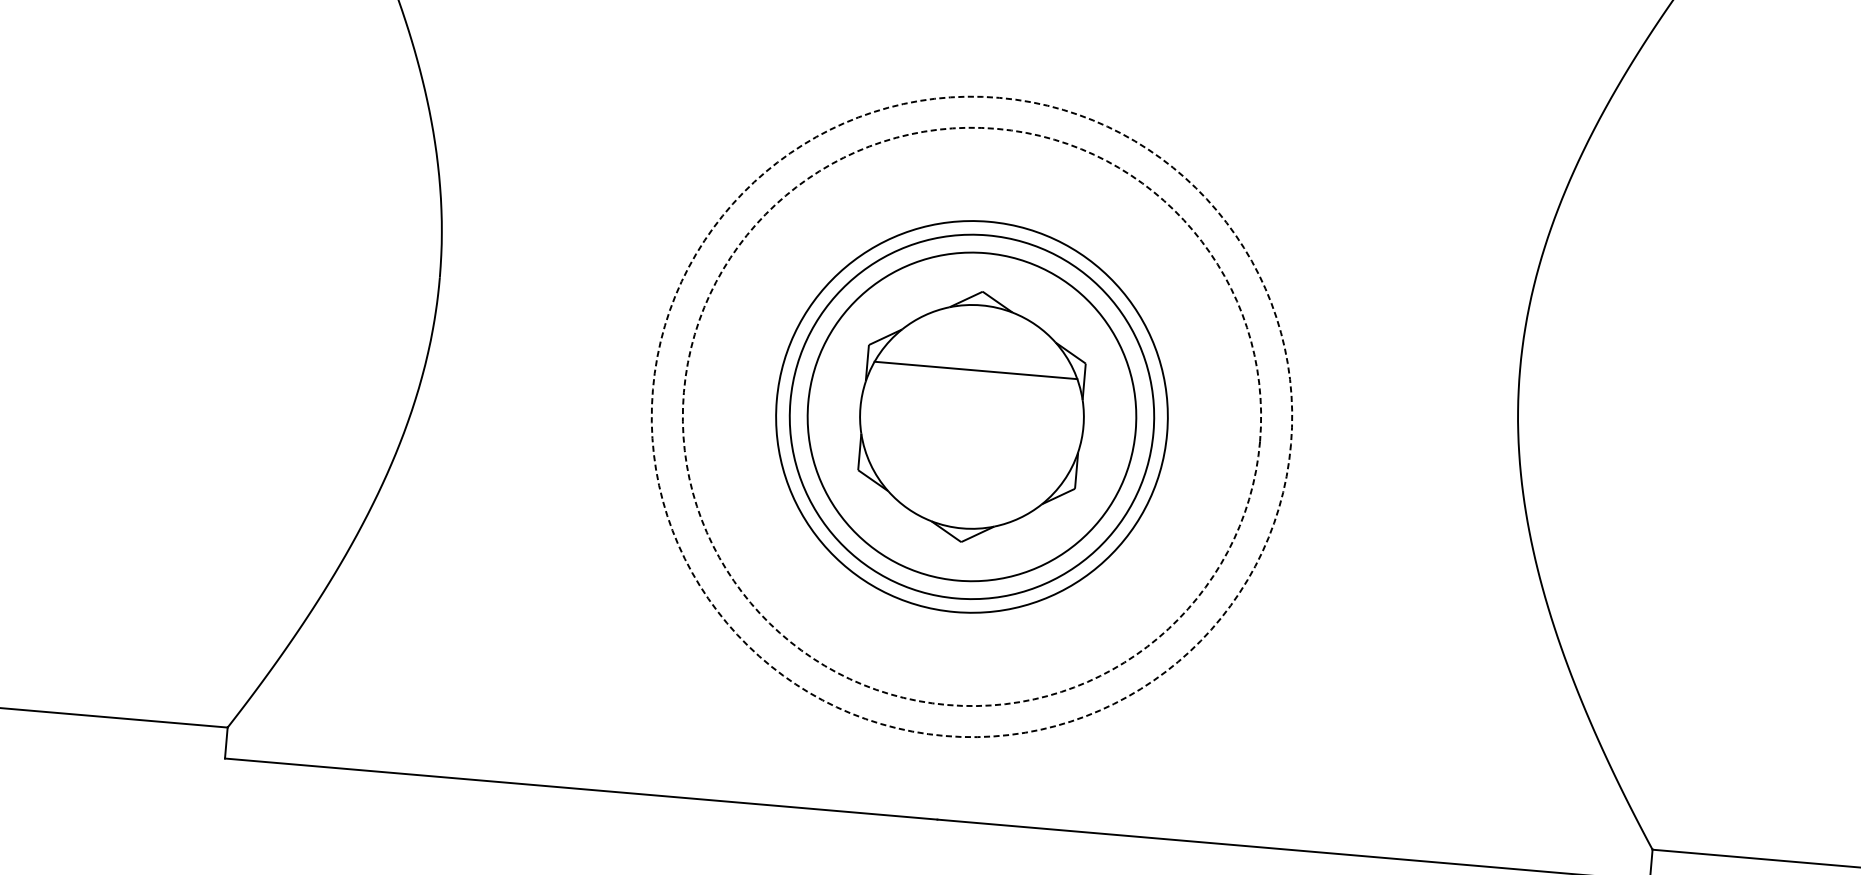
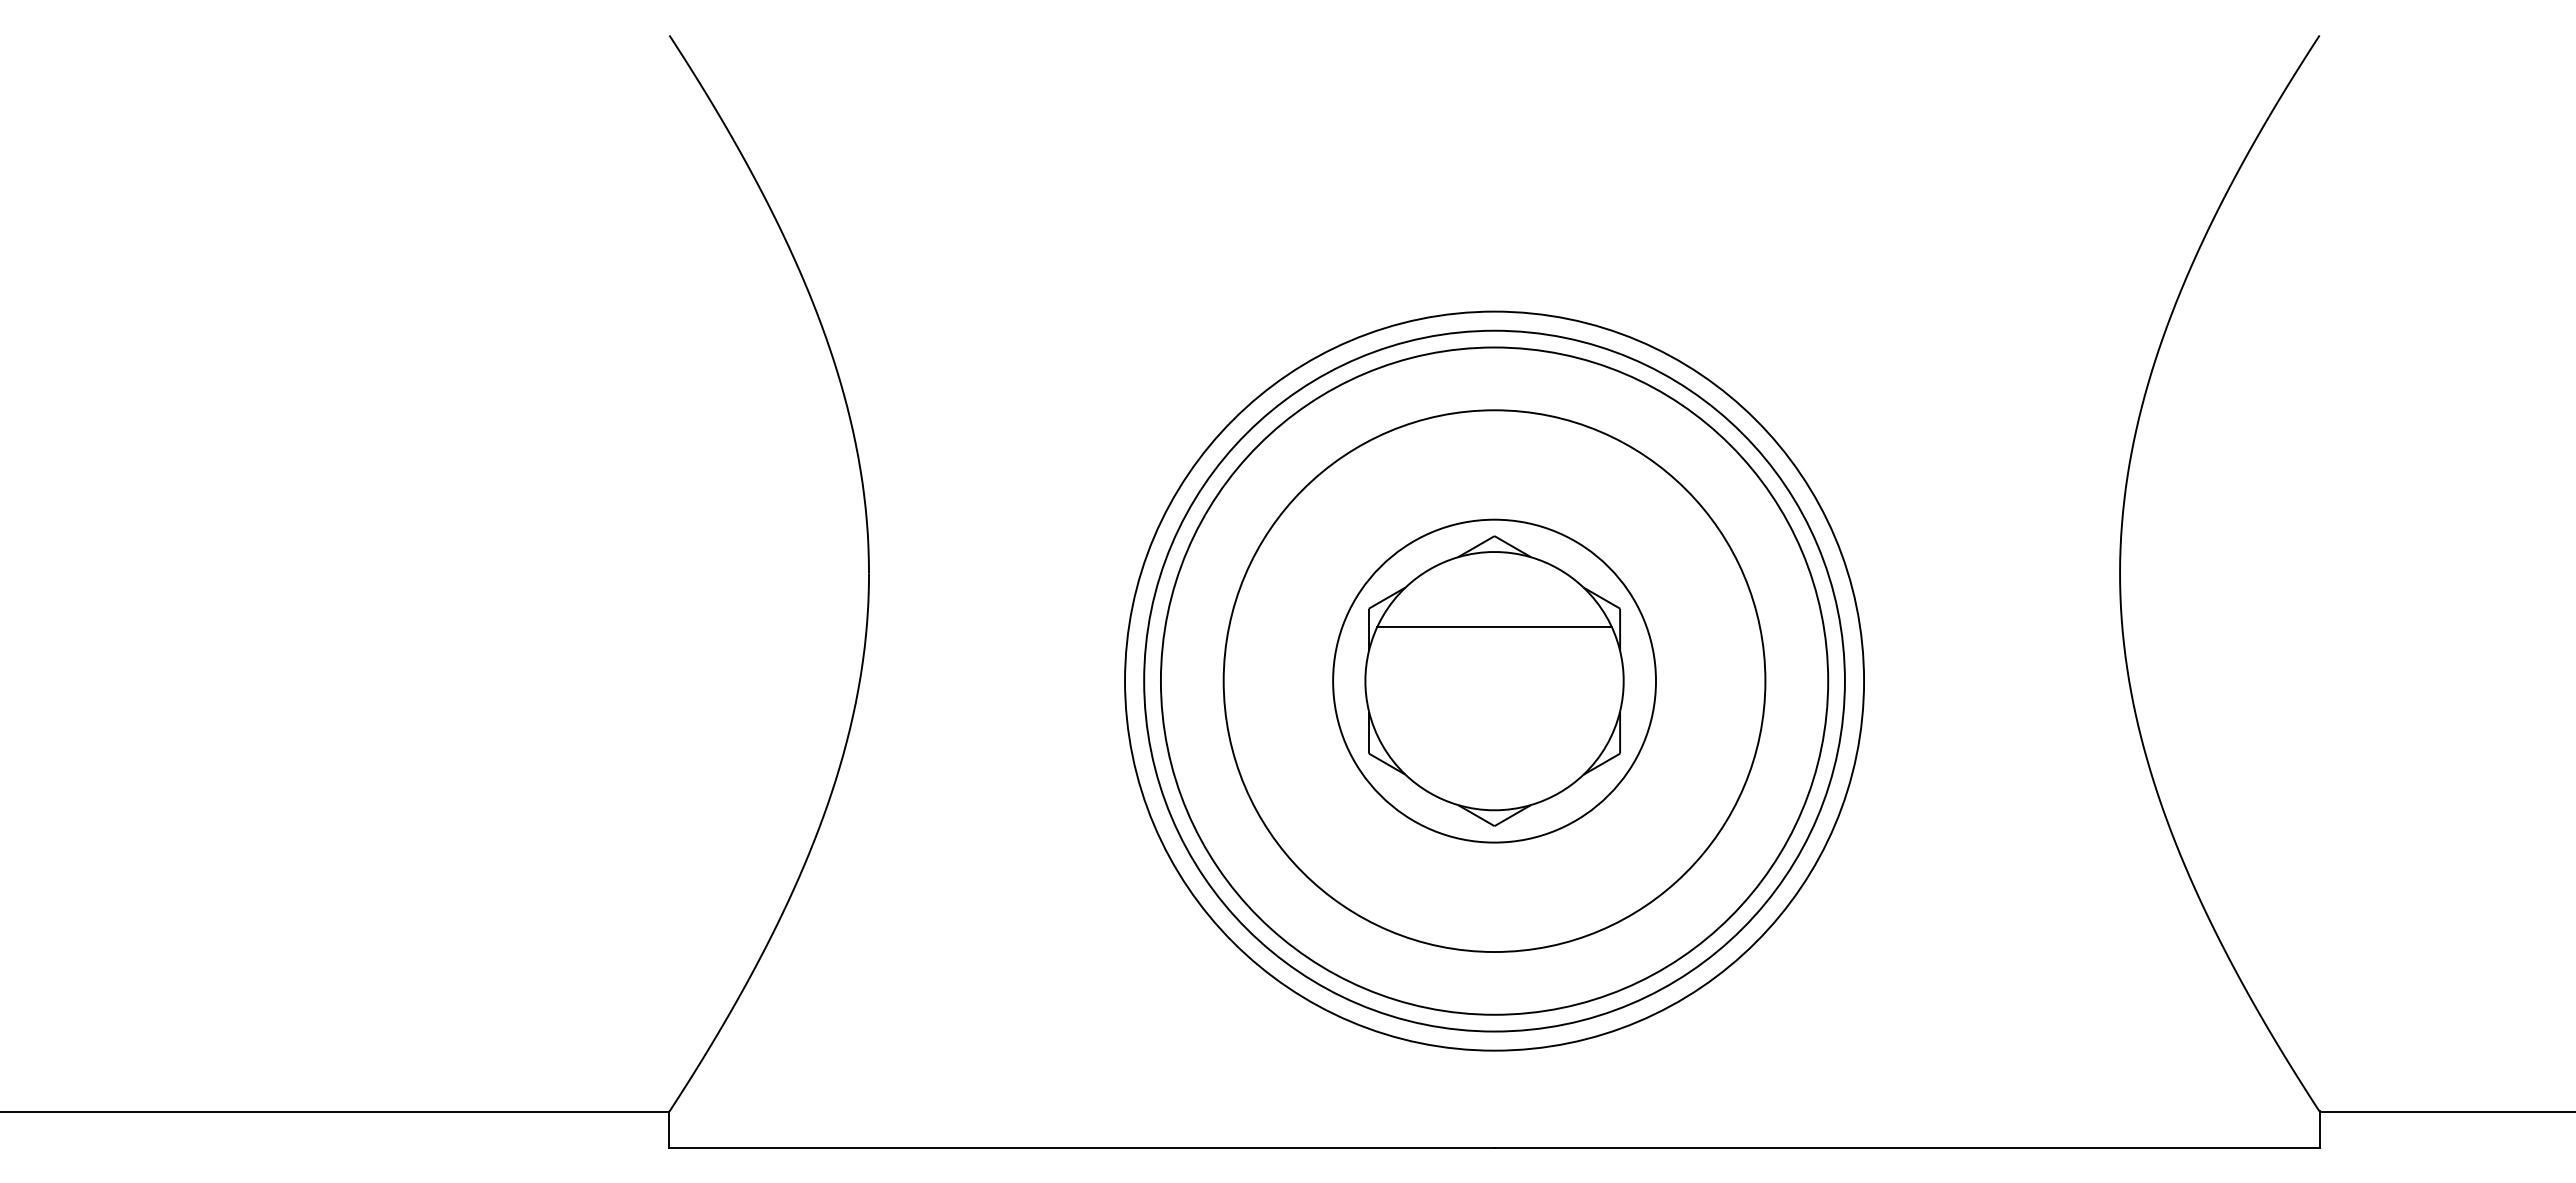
circle: (971, 416) -> (1494, 680), dashed -> solid
circle: (971, 416) -> (1494, 680), dashed -> solid
circle: (971, 416) -> (1494, 680), size x0.71
circle: (971, 416) -> (1494, 680), size x1.67
circle: (971, 417) -> (1494, 681), size x1.43

